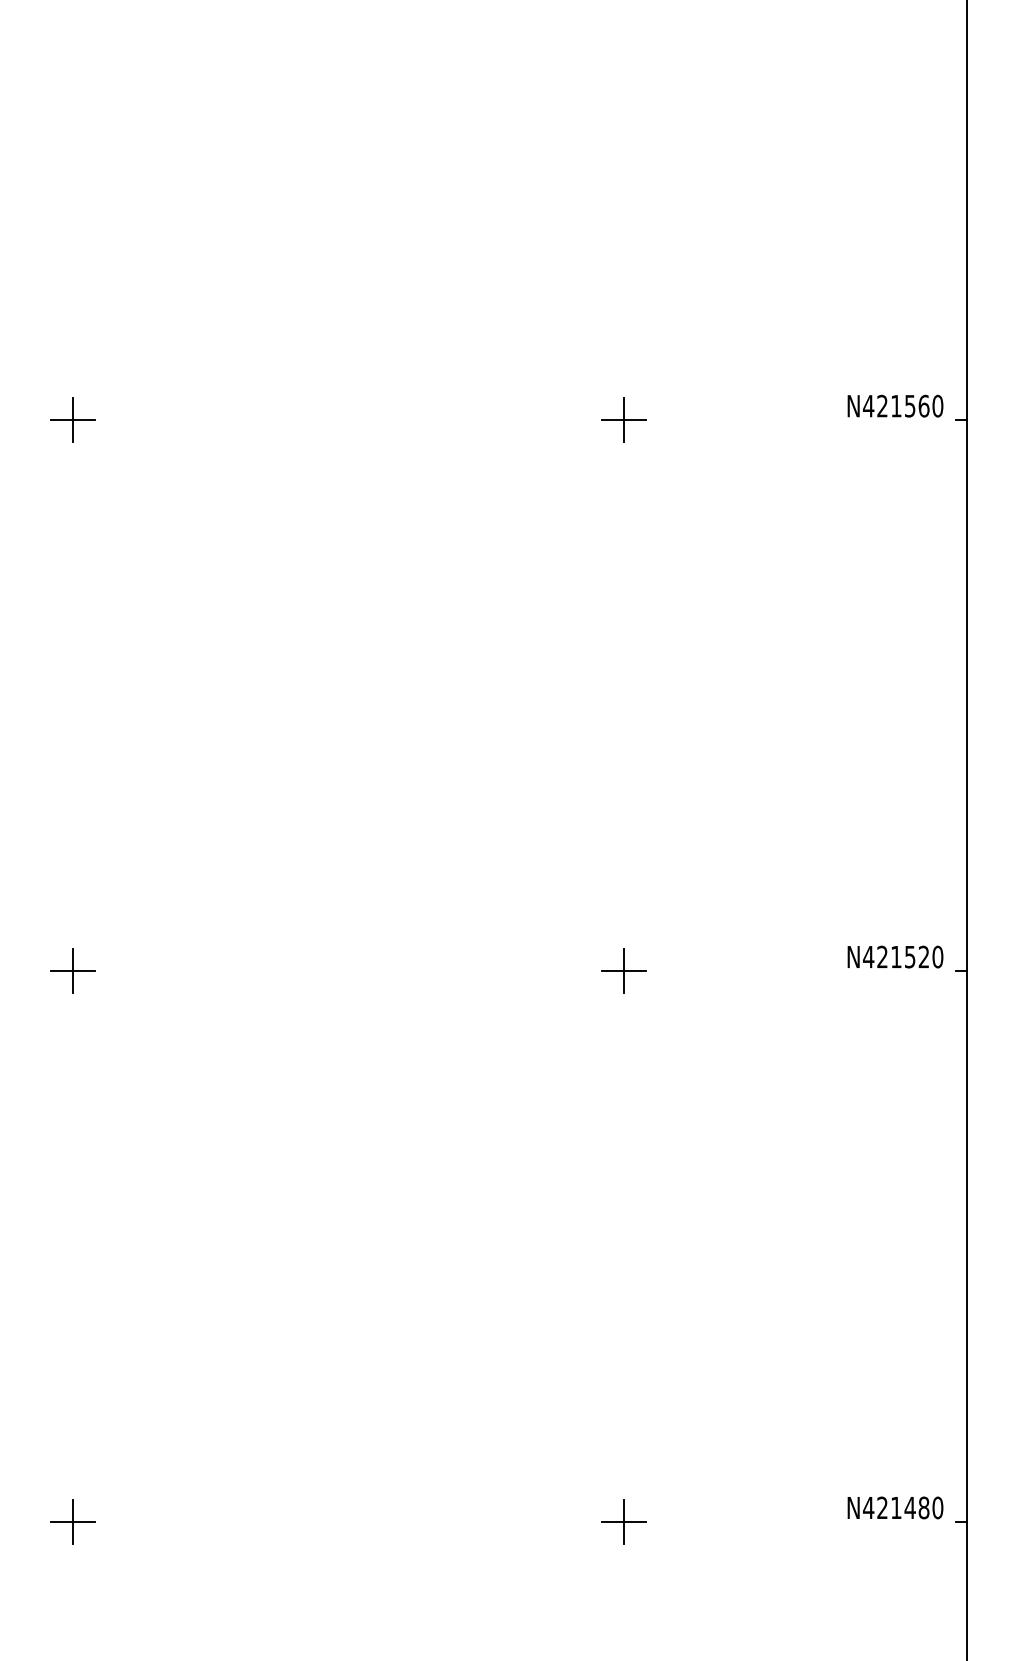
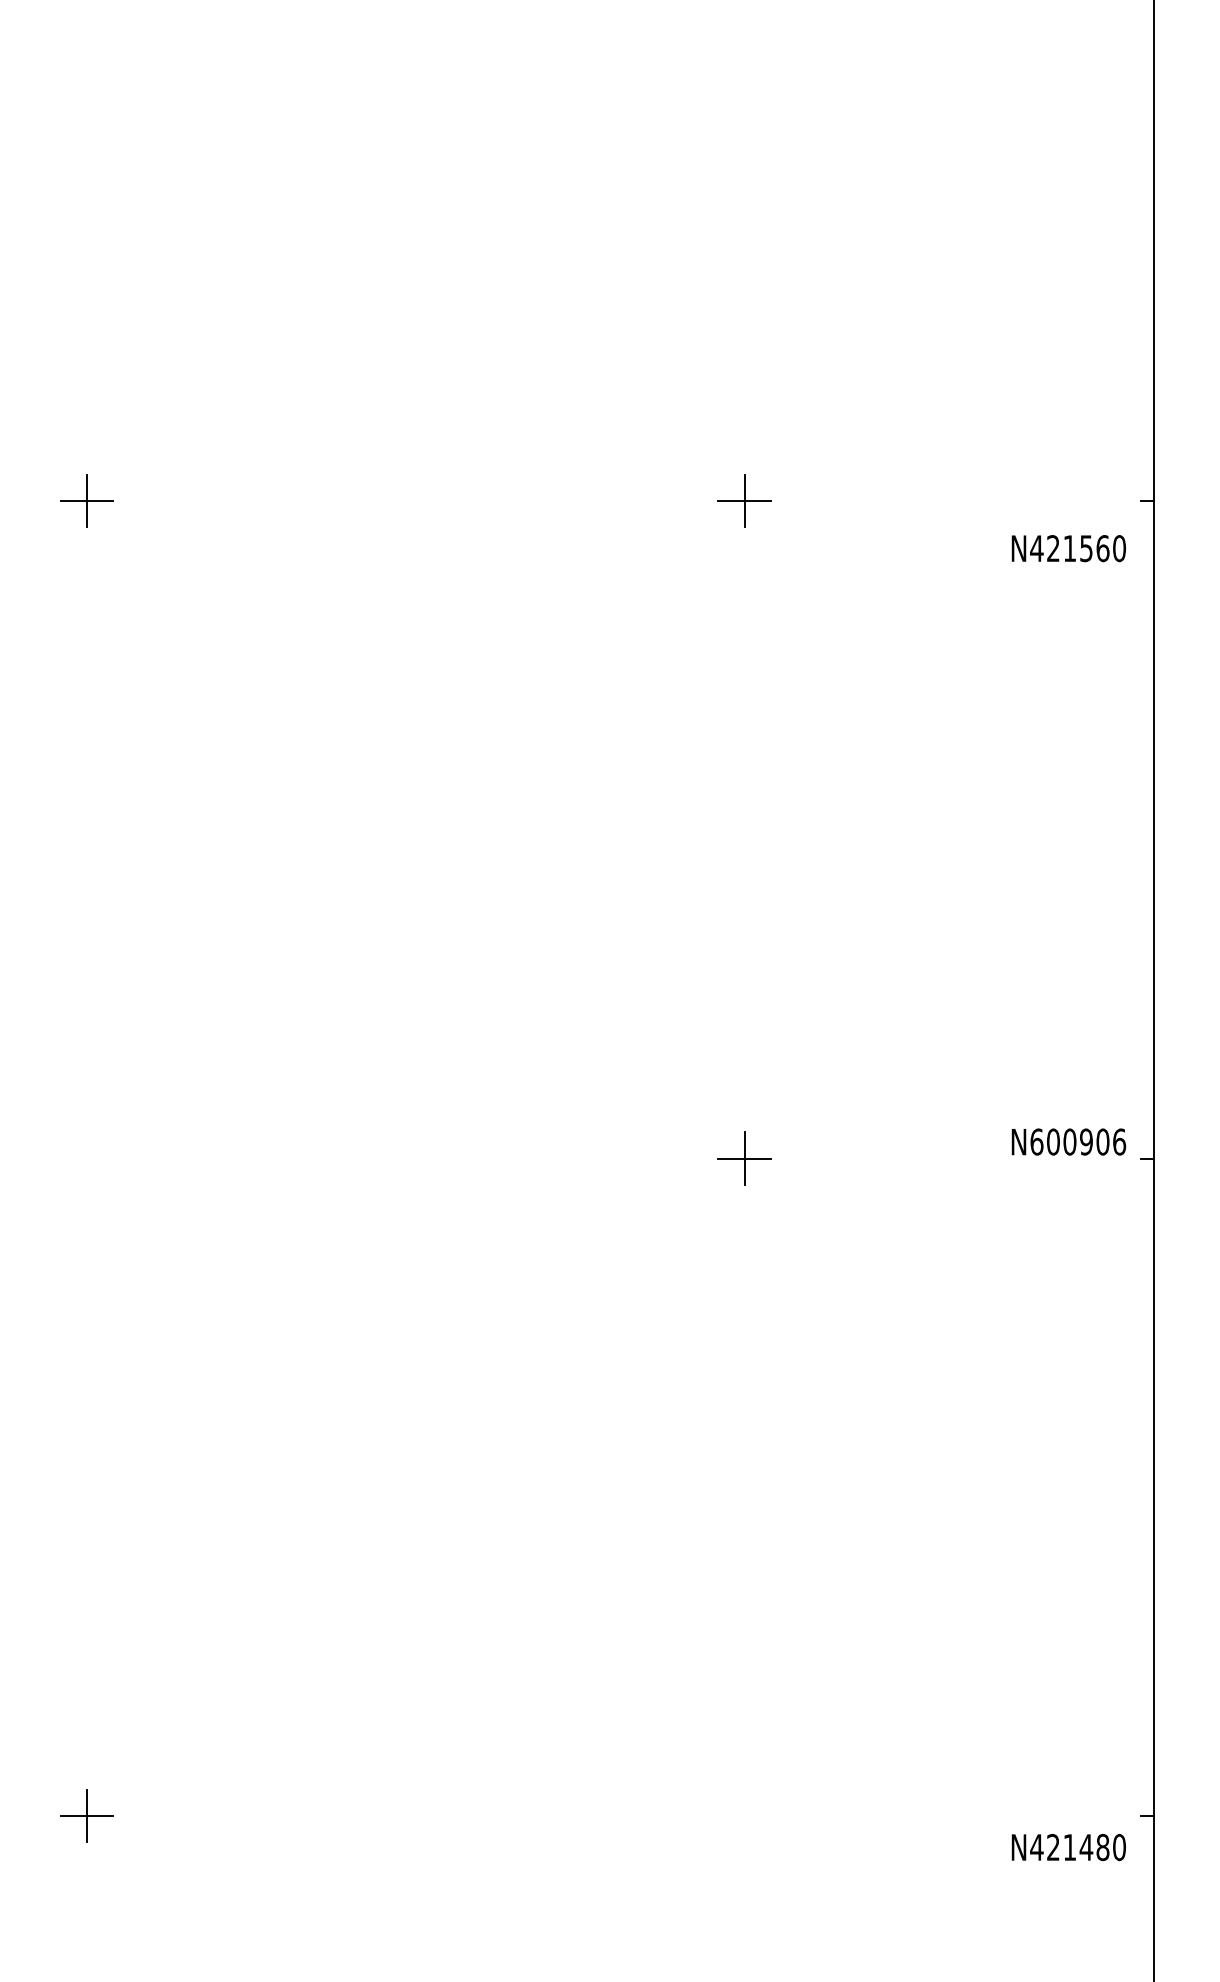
text: (895, 406) -> (1068, 548), moved
text: (903, 956) -> (1078, 1141), N421520 -> N600906
part: (72, 970) -> (86, 1158), removed
text: (895, 1507) -> (1068, 1847), moved
part: (623, 1521) -> (744, 1815), removed

